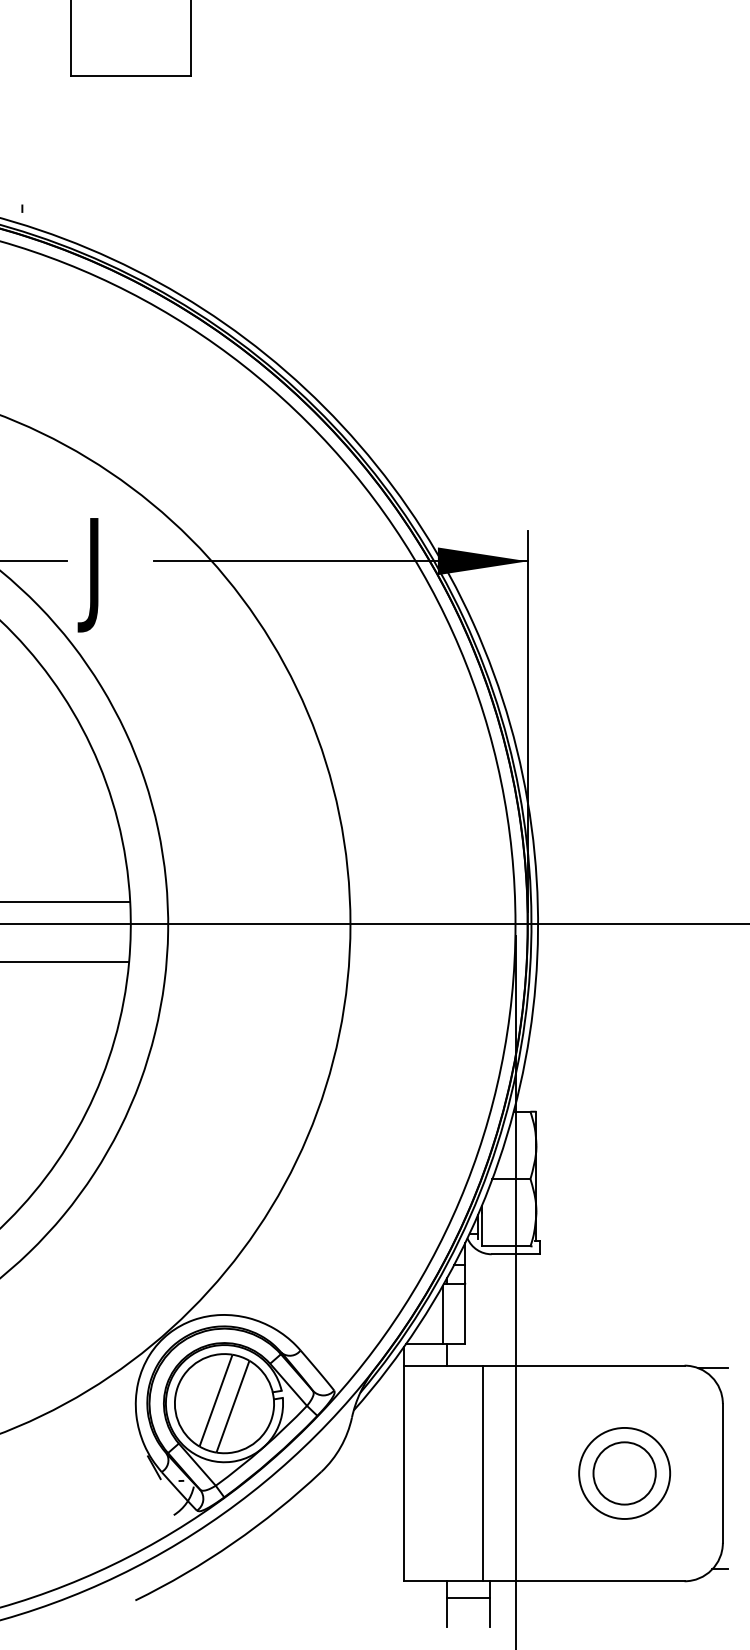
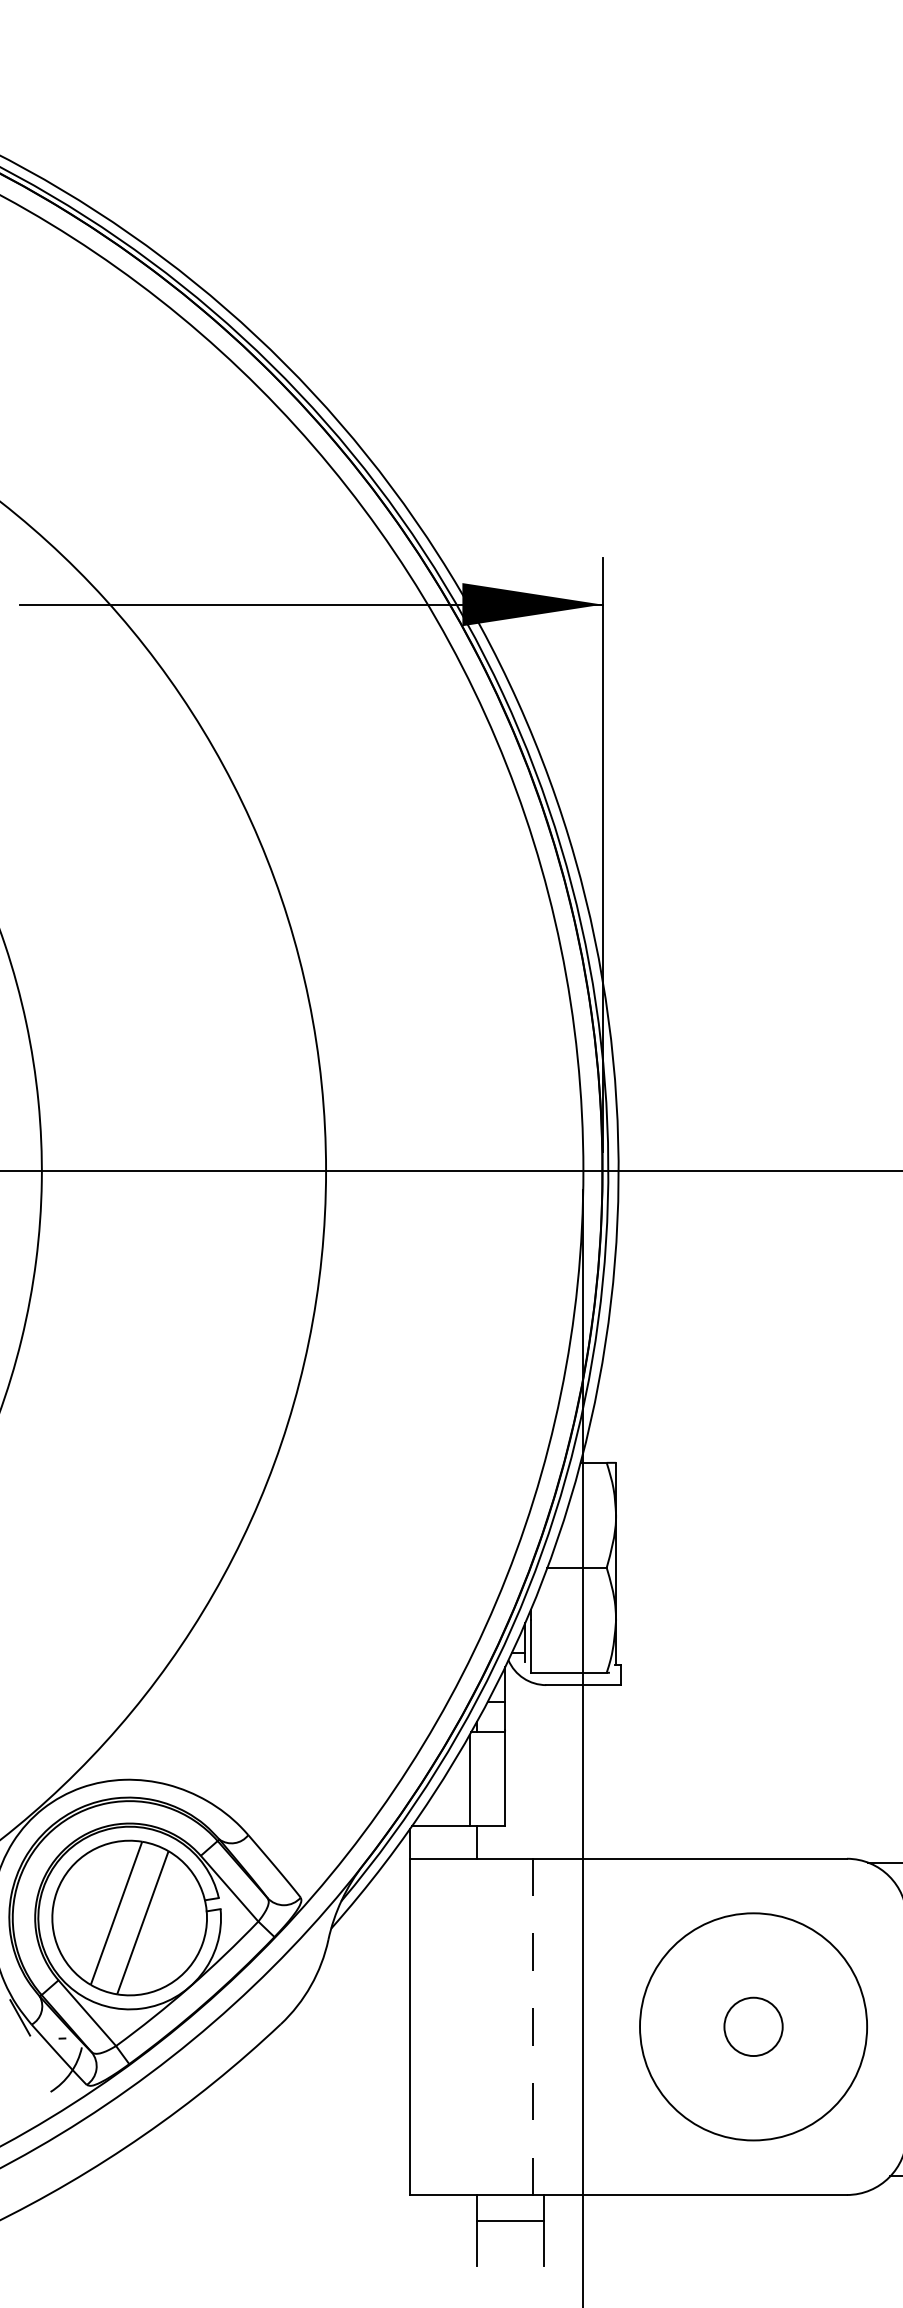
circle: (624, 1472) -> (753, 2025), size x1.6
line: (483, 1473) -> (533, 2026), solid -> dashed
circle: (624, 1473) -> (753, 2026), size x0.6

